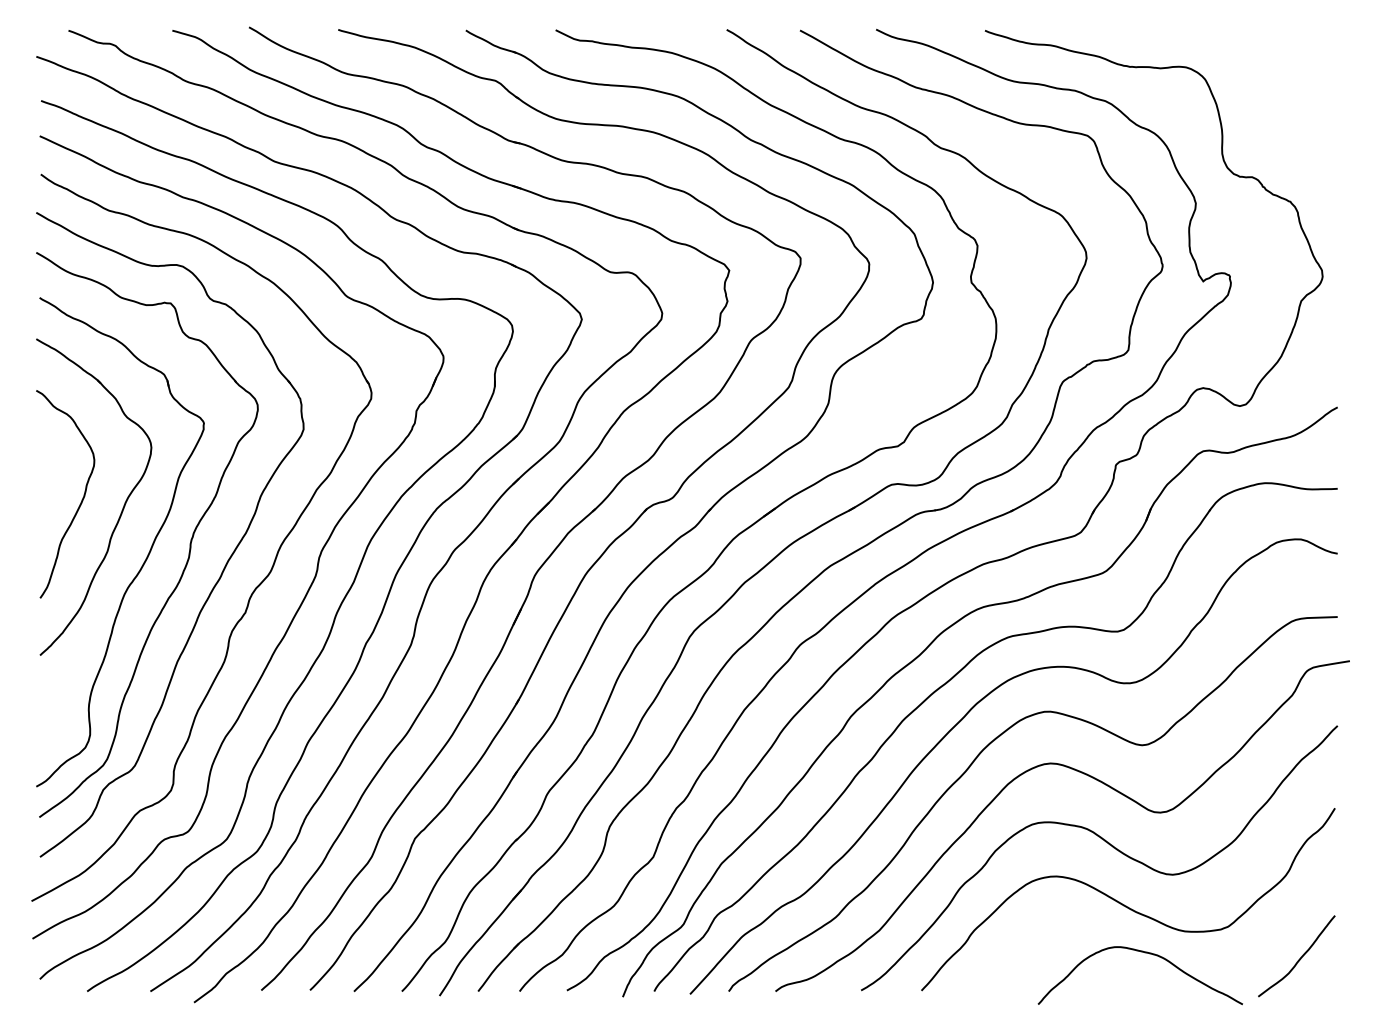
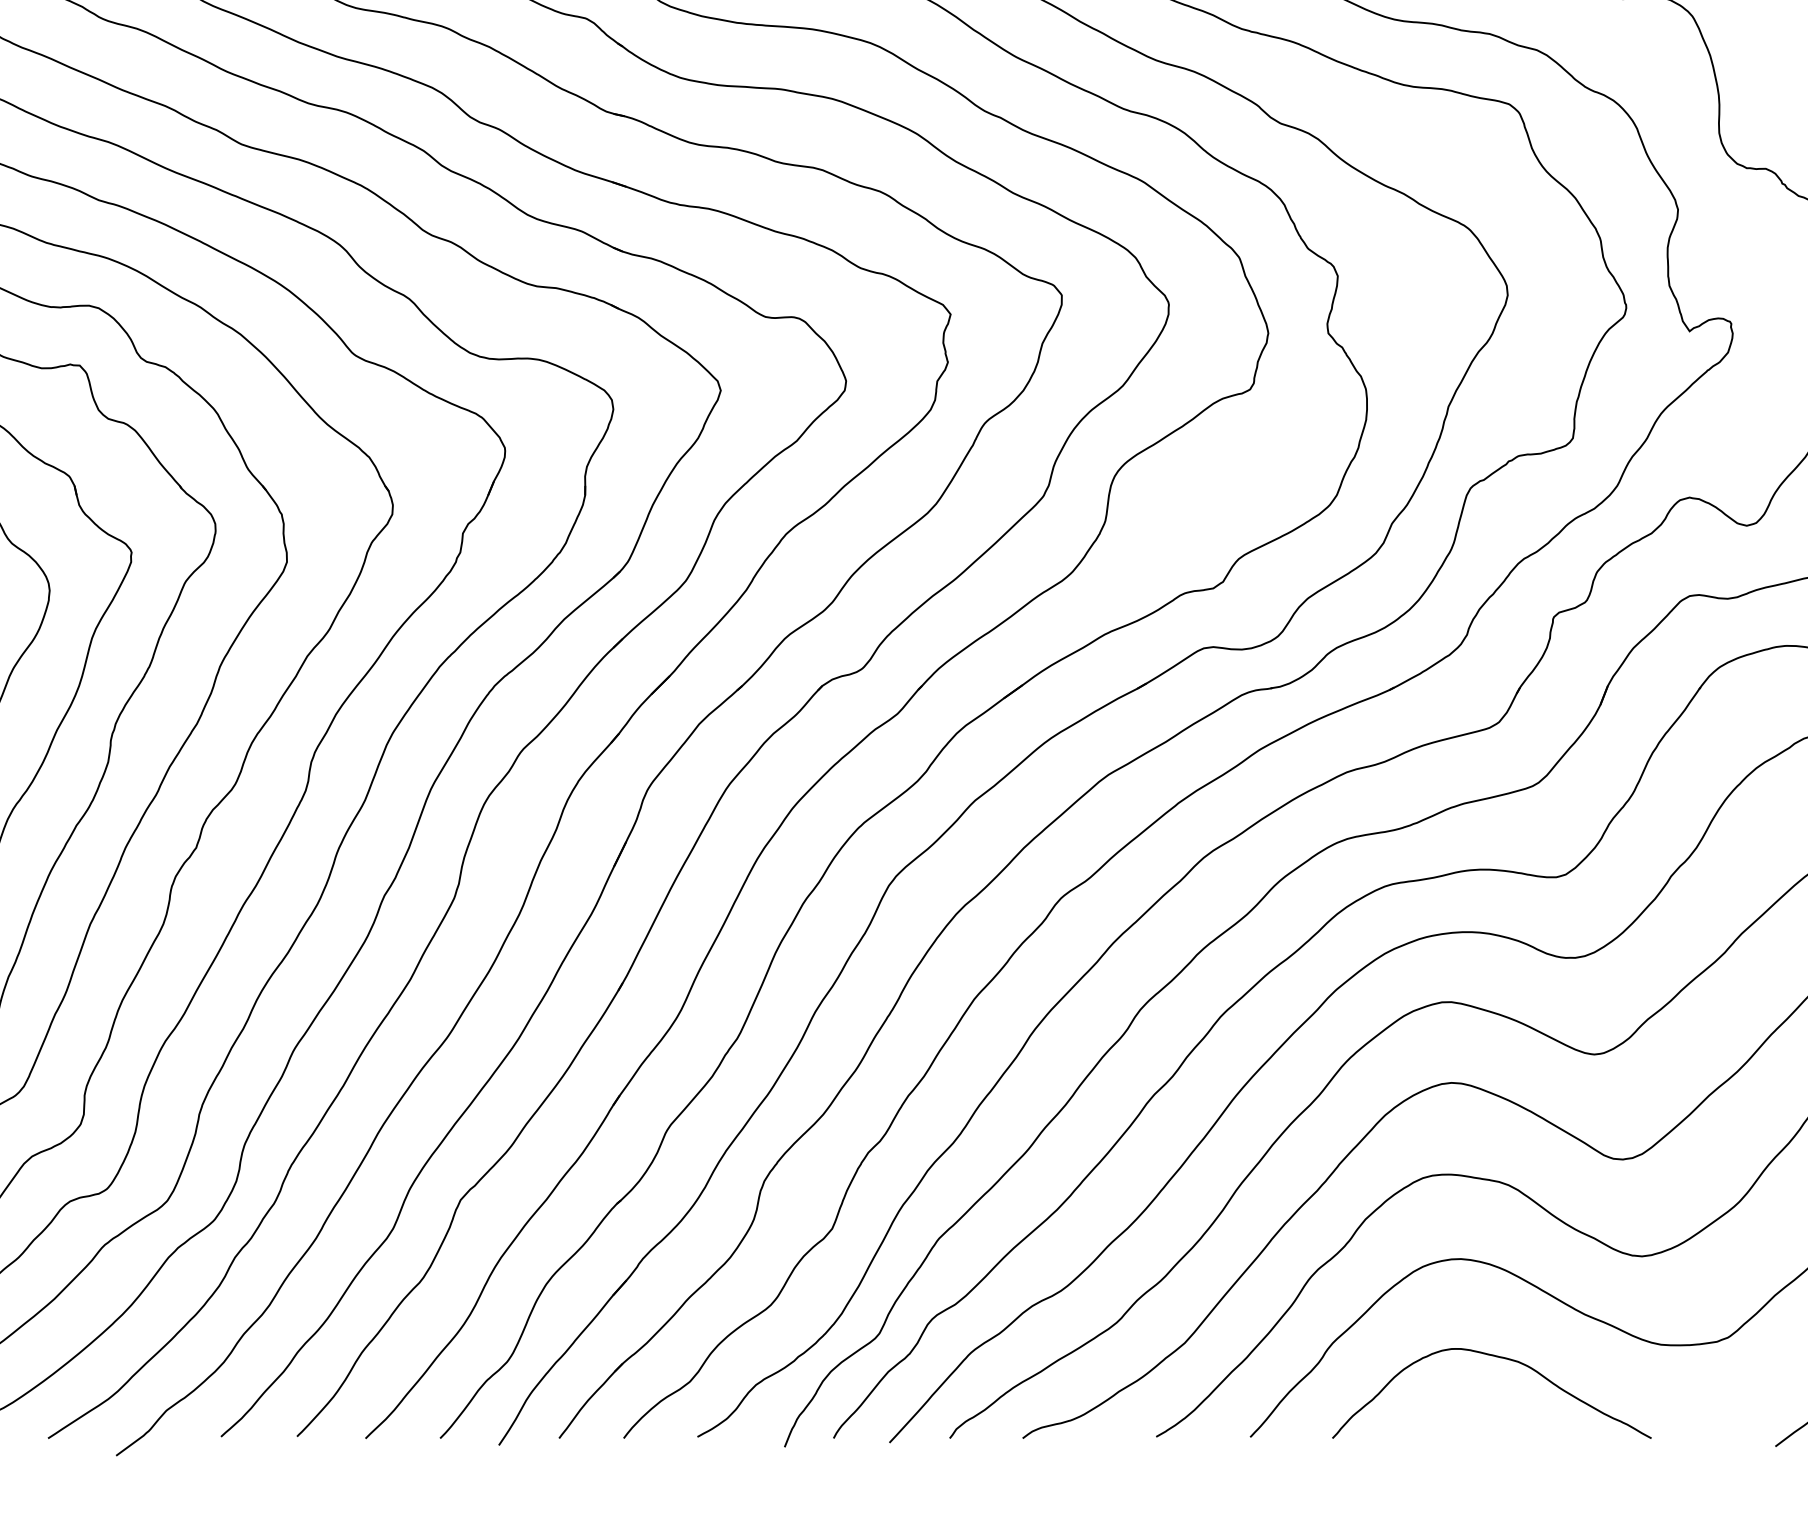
curve: (1144, 953) -> (1498, 1358), moved

